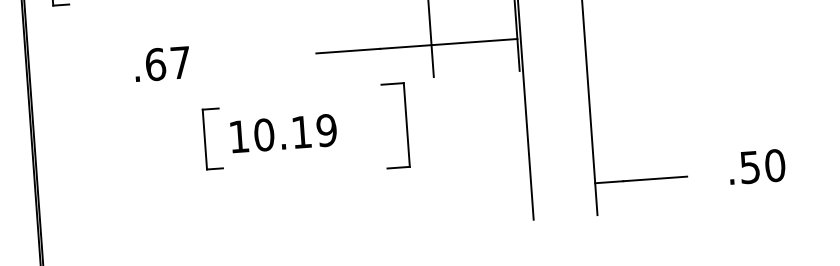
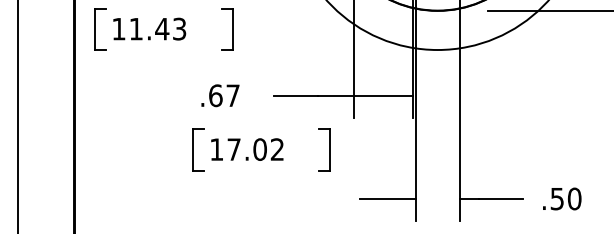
text: (162, 63) -> (220, 95), moved
part: (394, 125) -> (324, 149), size x0.71
text: (295, 132) -> (255, 149), 10.19 -> 17.02
text: (757, 166) -> (562, 198), moved
line: (490, 191) -> (387, 199), added

